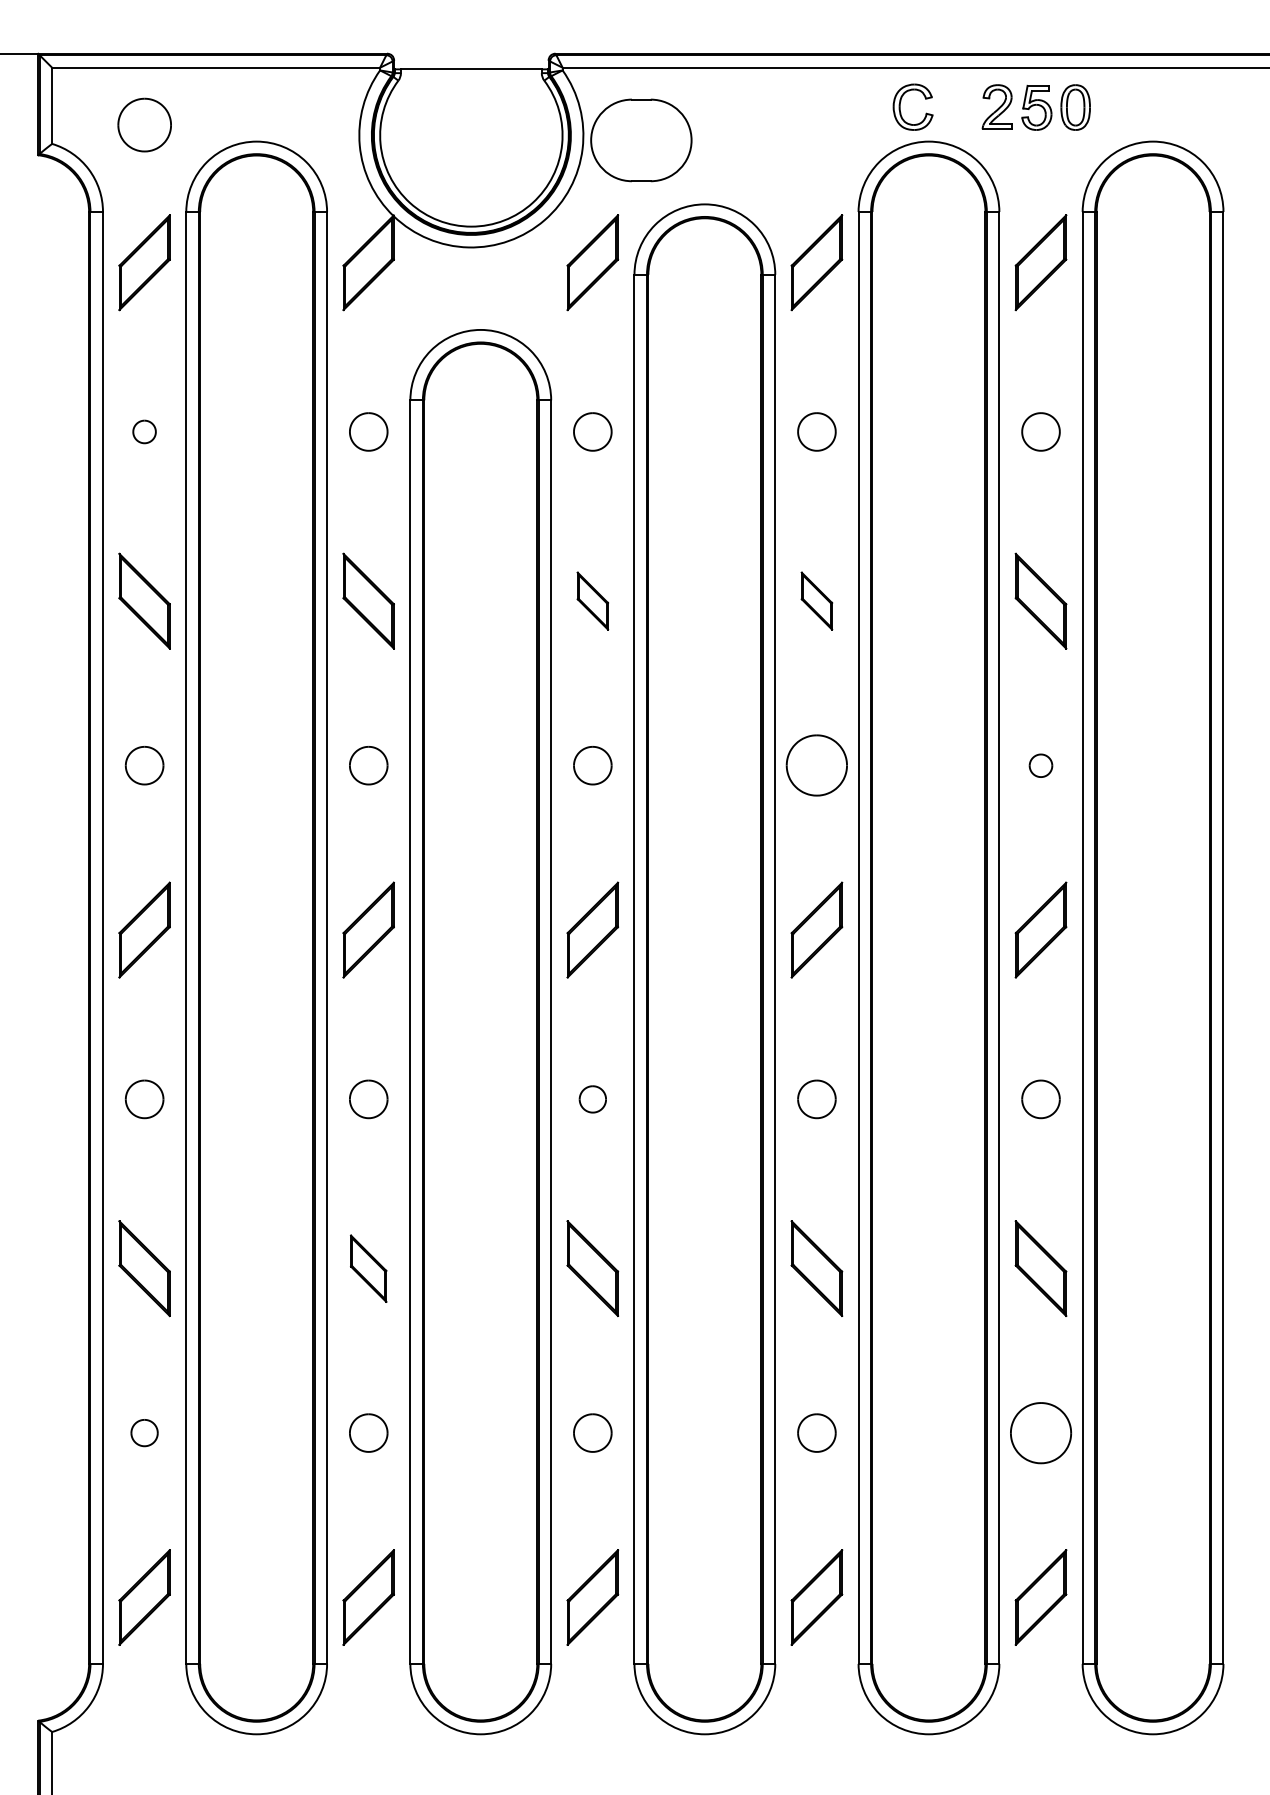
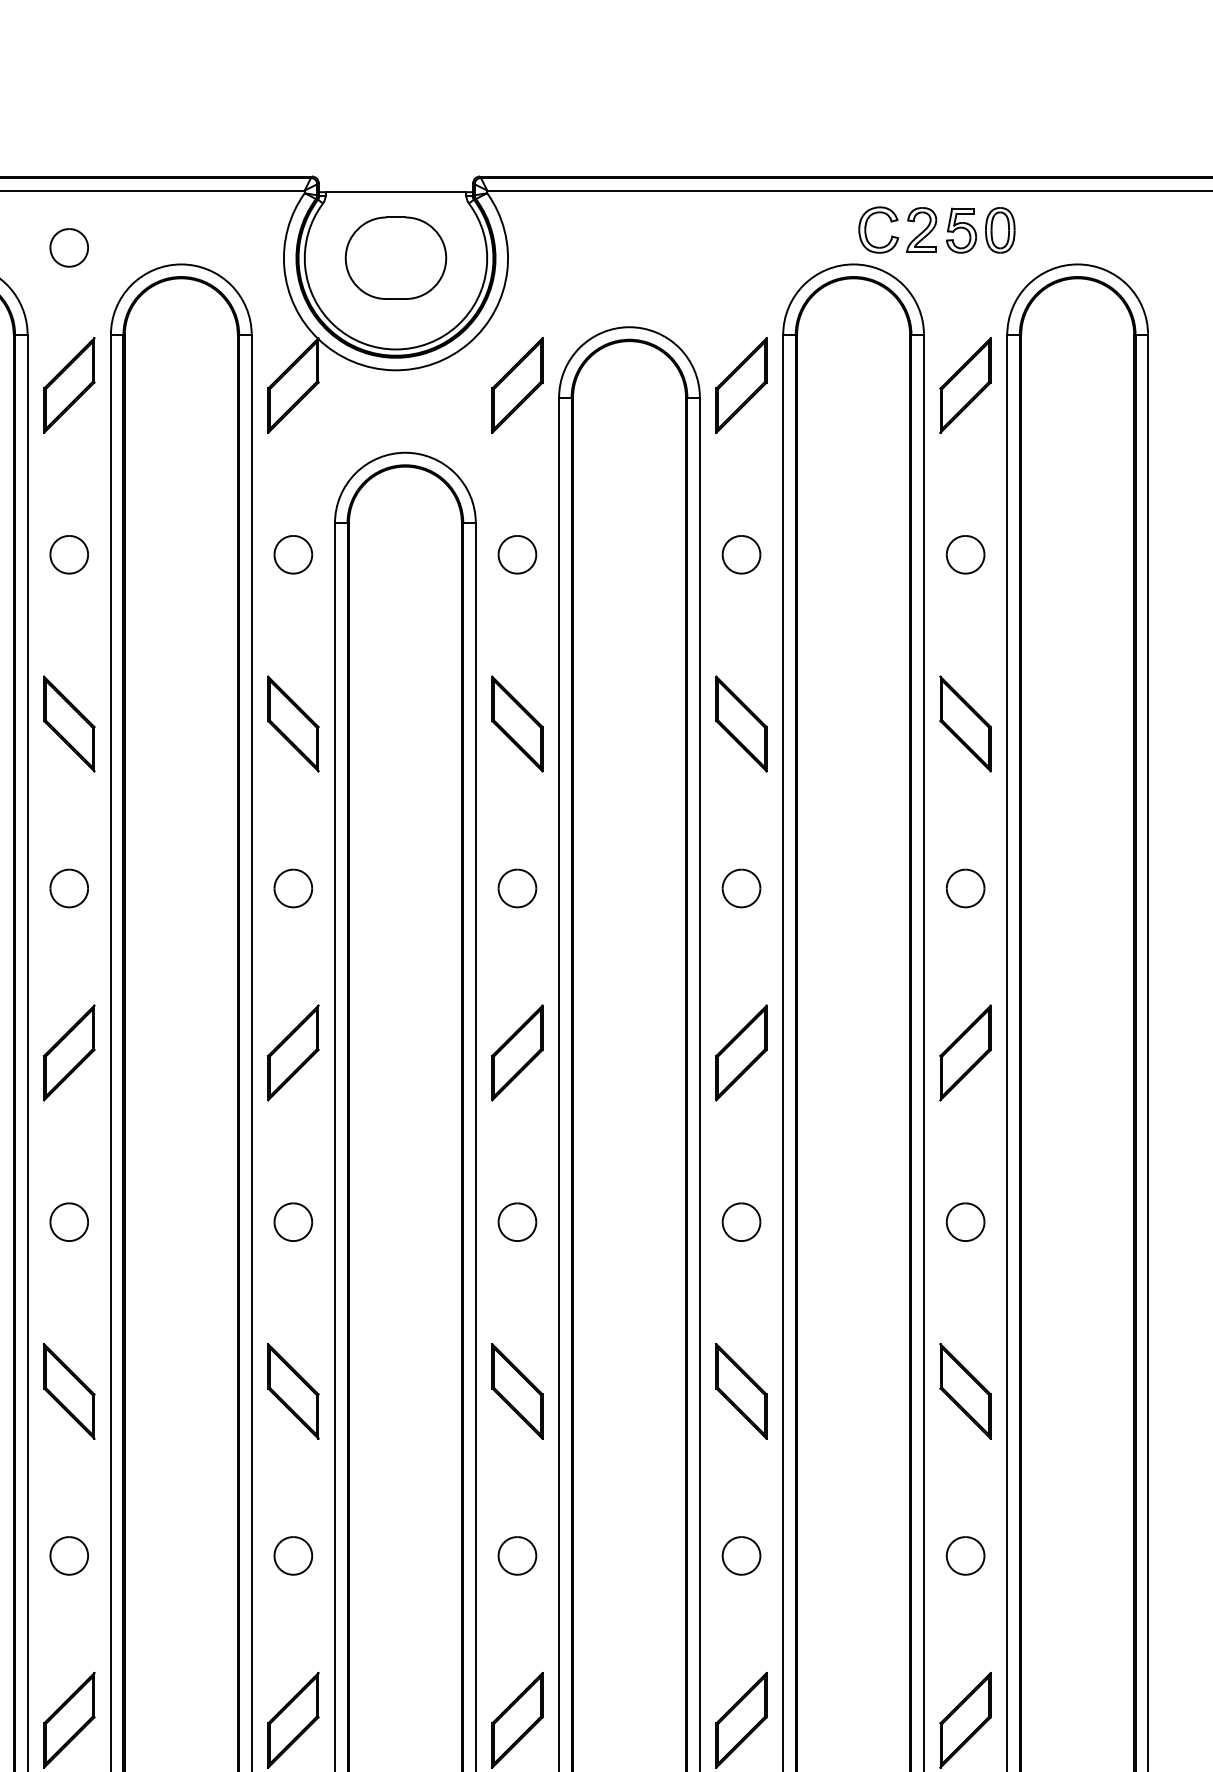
part: (900, 106) -> (866, 229), moved
part: (144, 124) -> (69, 247), size x0.71
part: (641, 140) -> (396, 258), moved
part: (144, 431) -> (69, 554), size x1.67
part: (592, 600) -> (517, 723), size x1.67
part: (816, 600) -> (741, 723), size x1.67
part: (816, 765) -> (741, 888), size x0.62
part: (1040, 765) -> (965, 888), size x1.67
part: (592, 1099) -> (517, 1222), size x1.43
part: (368, 1268) -> (293, 1391), size x1.43
part: (144, 1432) -> (69, 1555), size x1.43
part: (1040, 1432) -> (965, 1555), size x0.62

